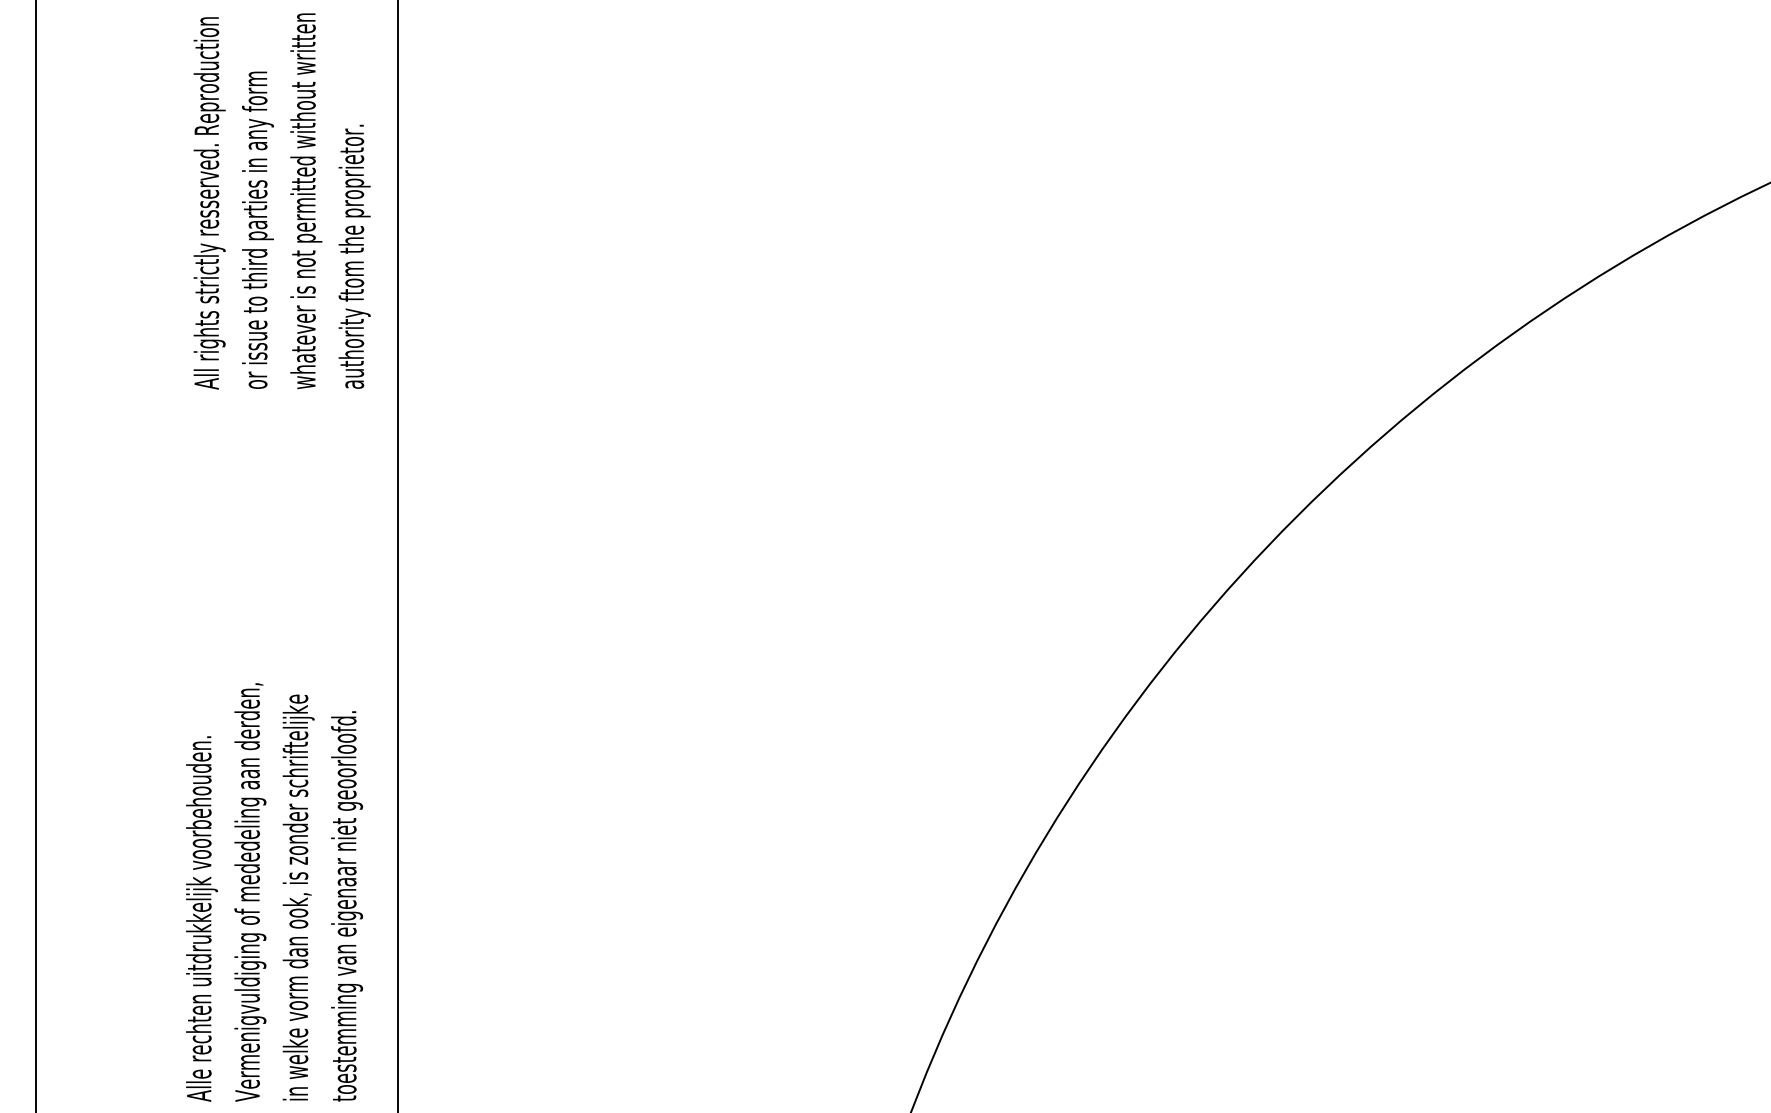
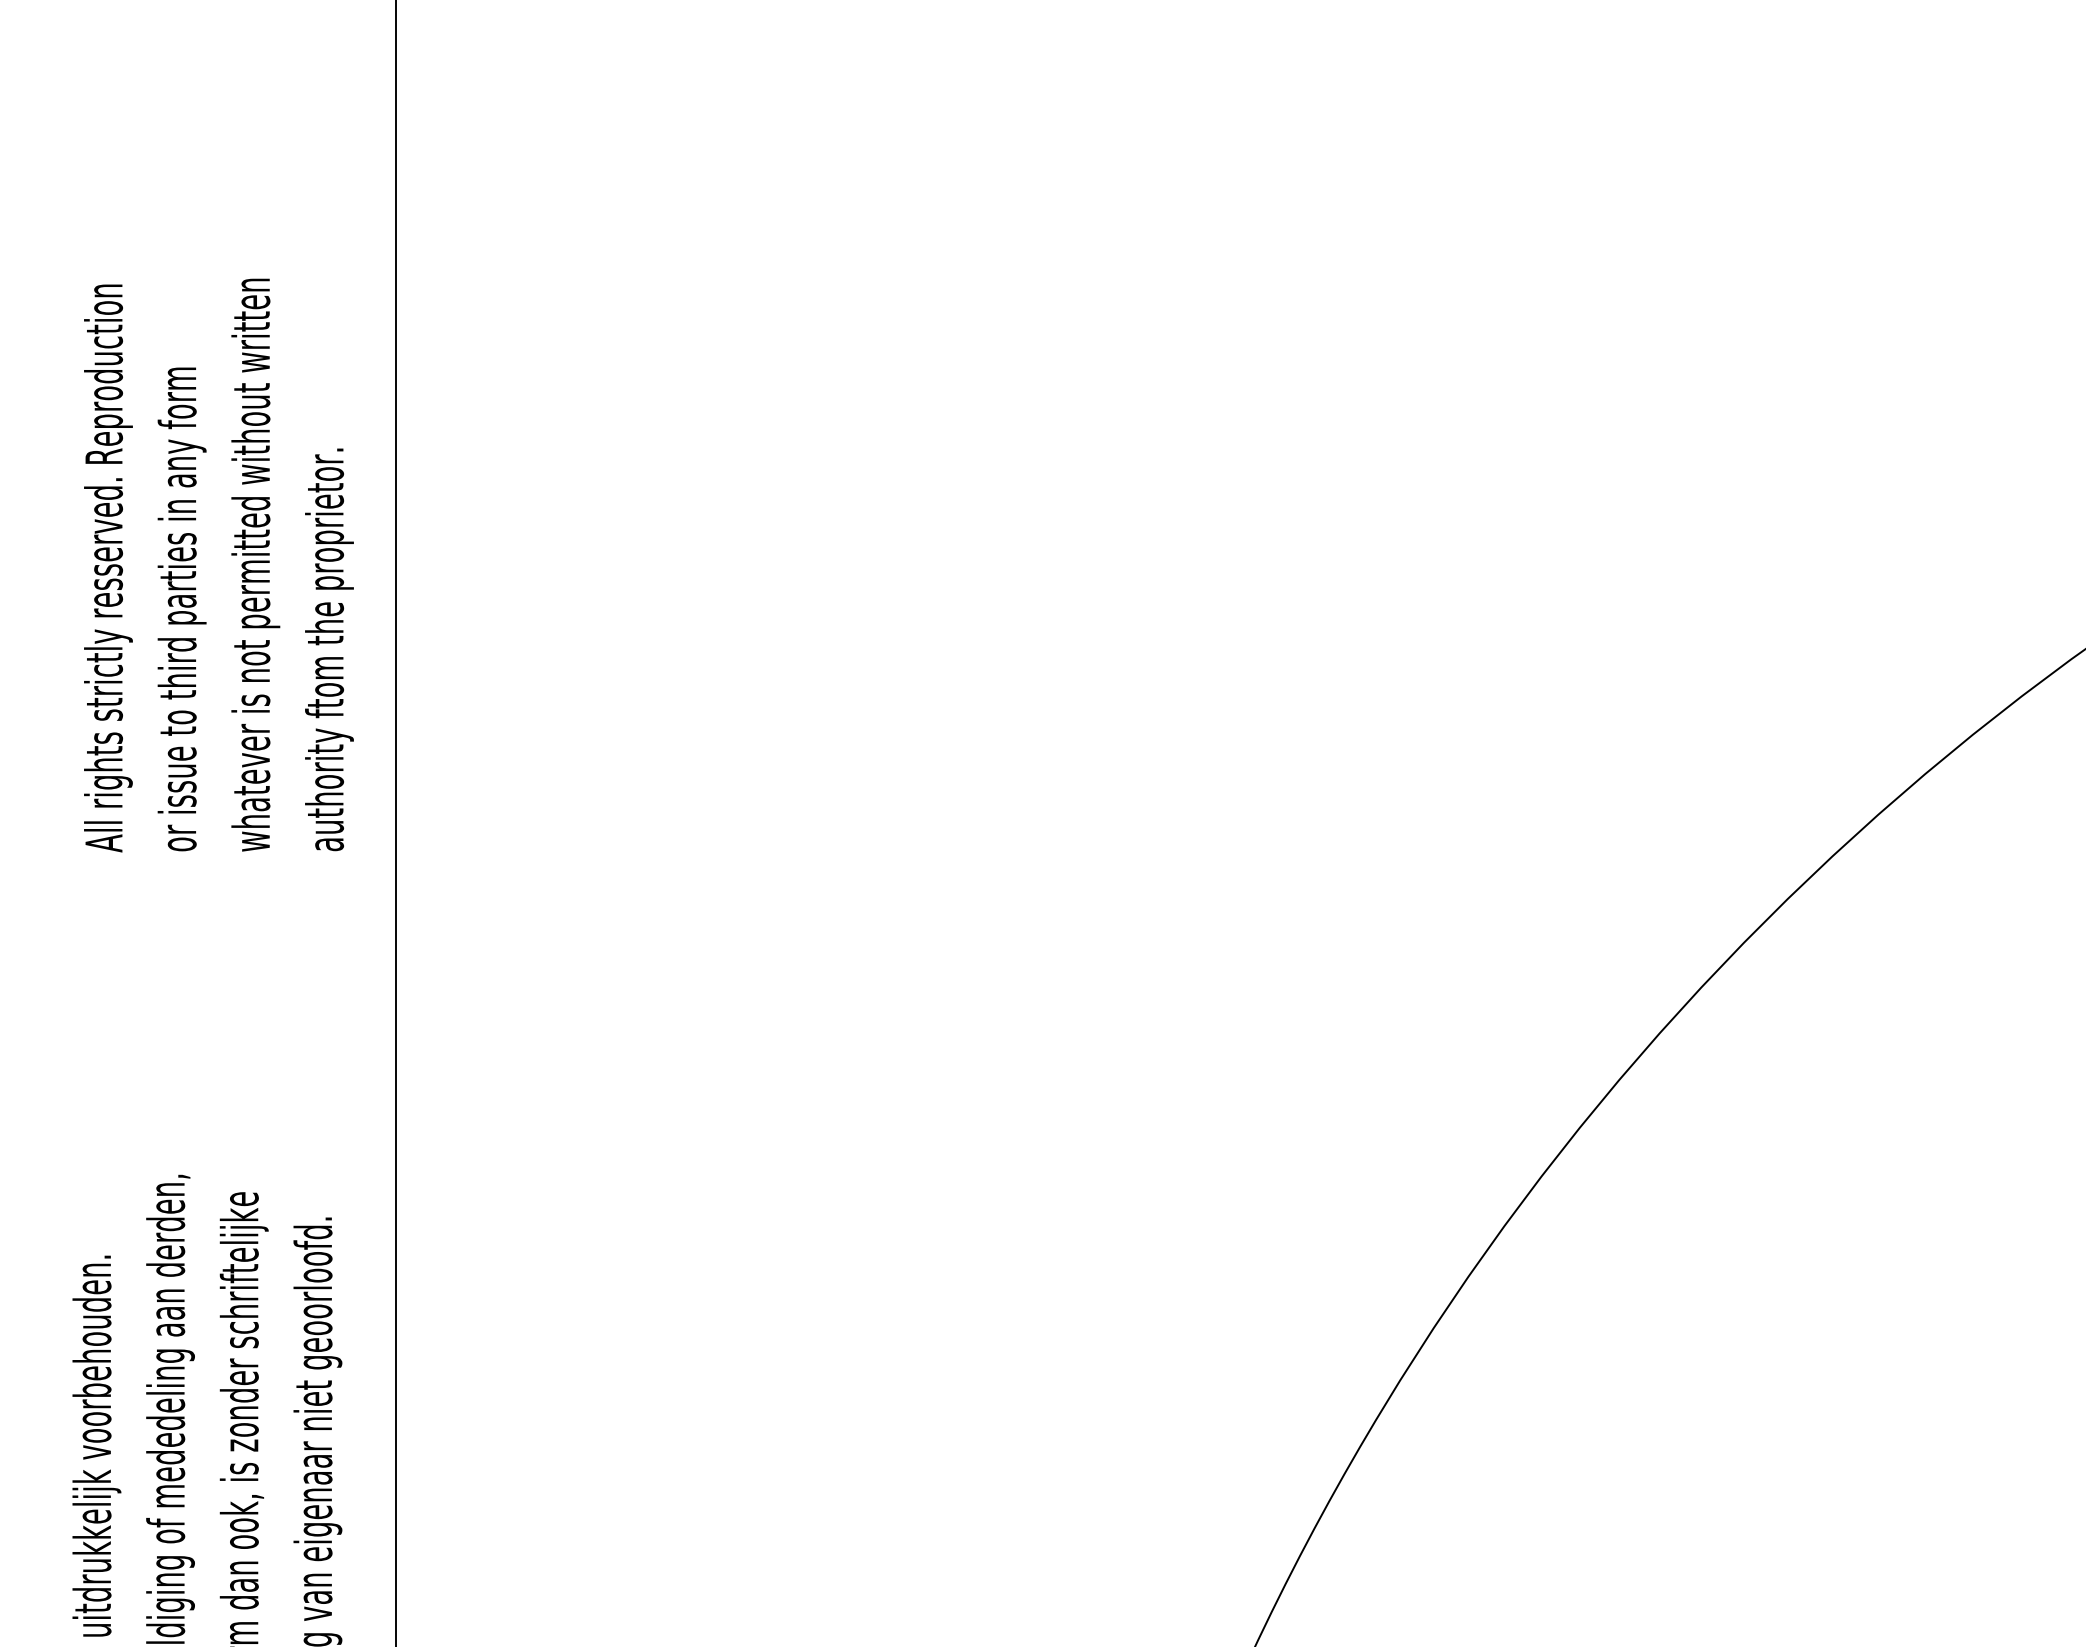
text: (281, 201) -> (217, 565), moved

